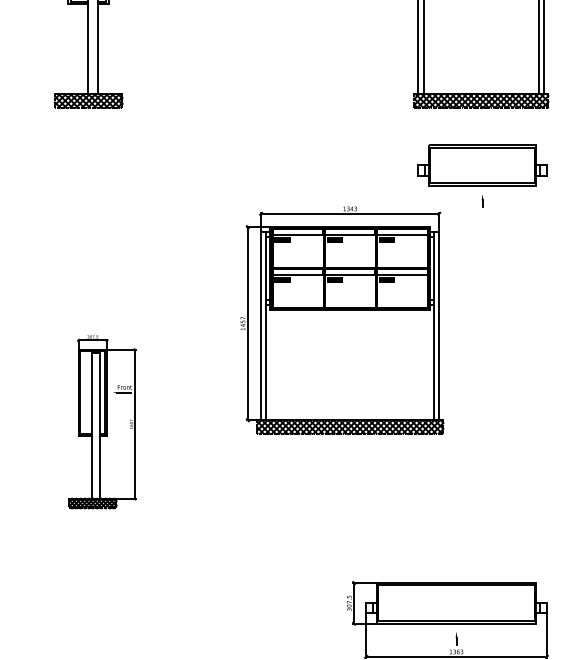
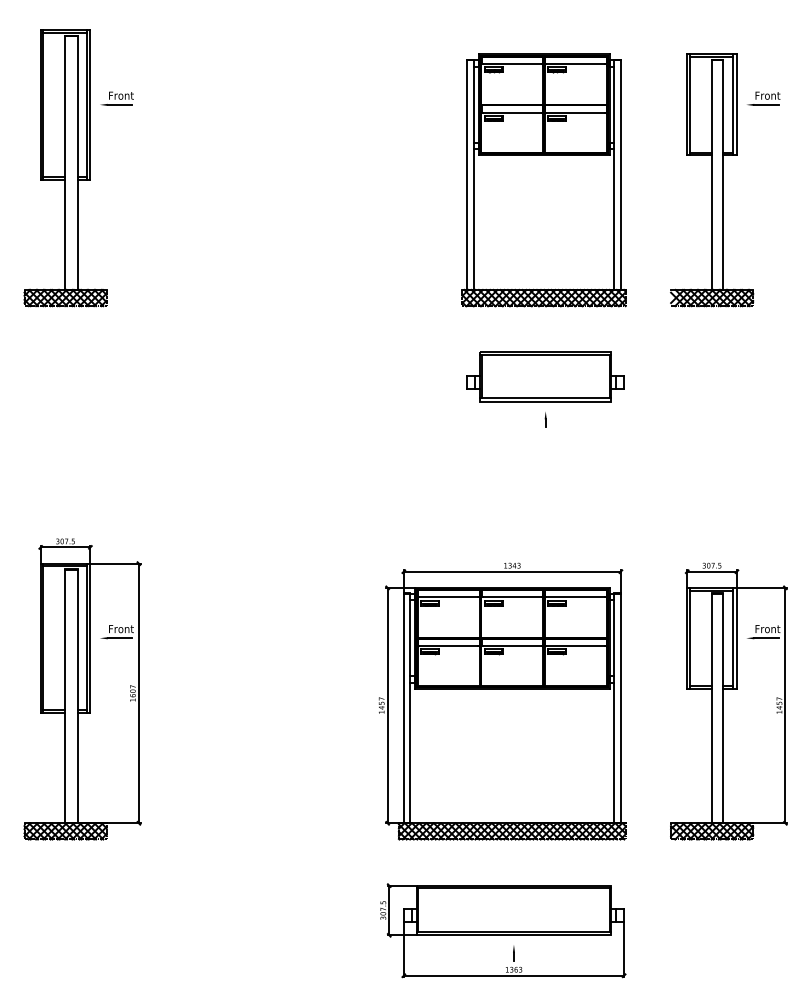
part: (342, 320) -> (502, 701), moved
part: (102, 422) -> (82, 689), size x1.43

